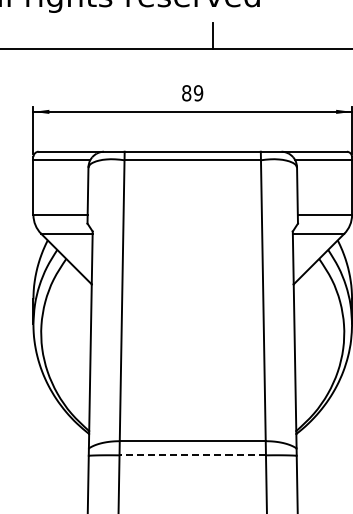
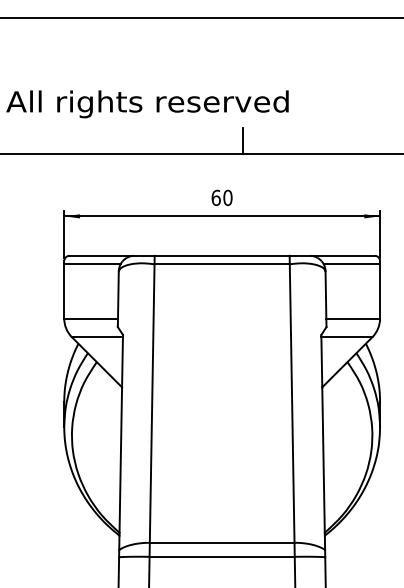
text: (192, 92) -> (221, 197), 89 -> 60
line: (192, 455) -> (221, 556), dashed -> solid

